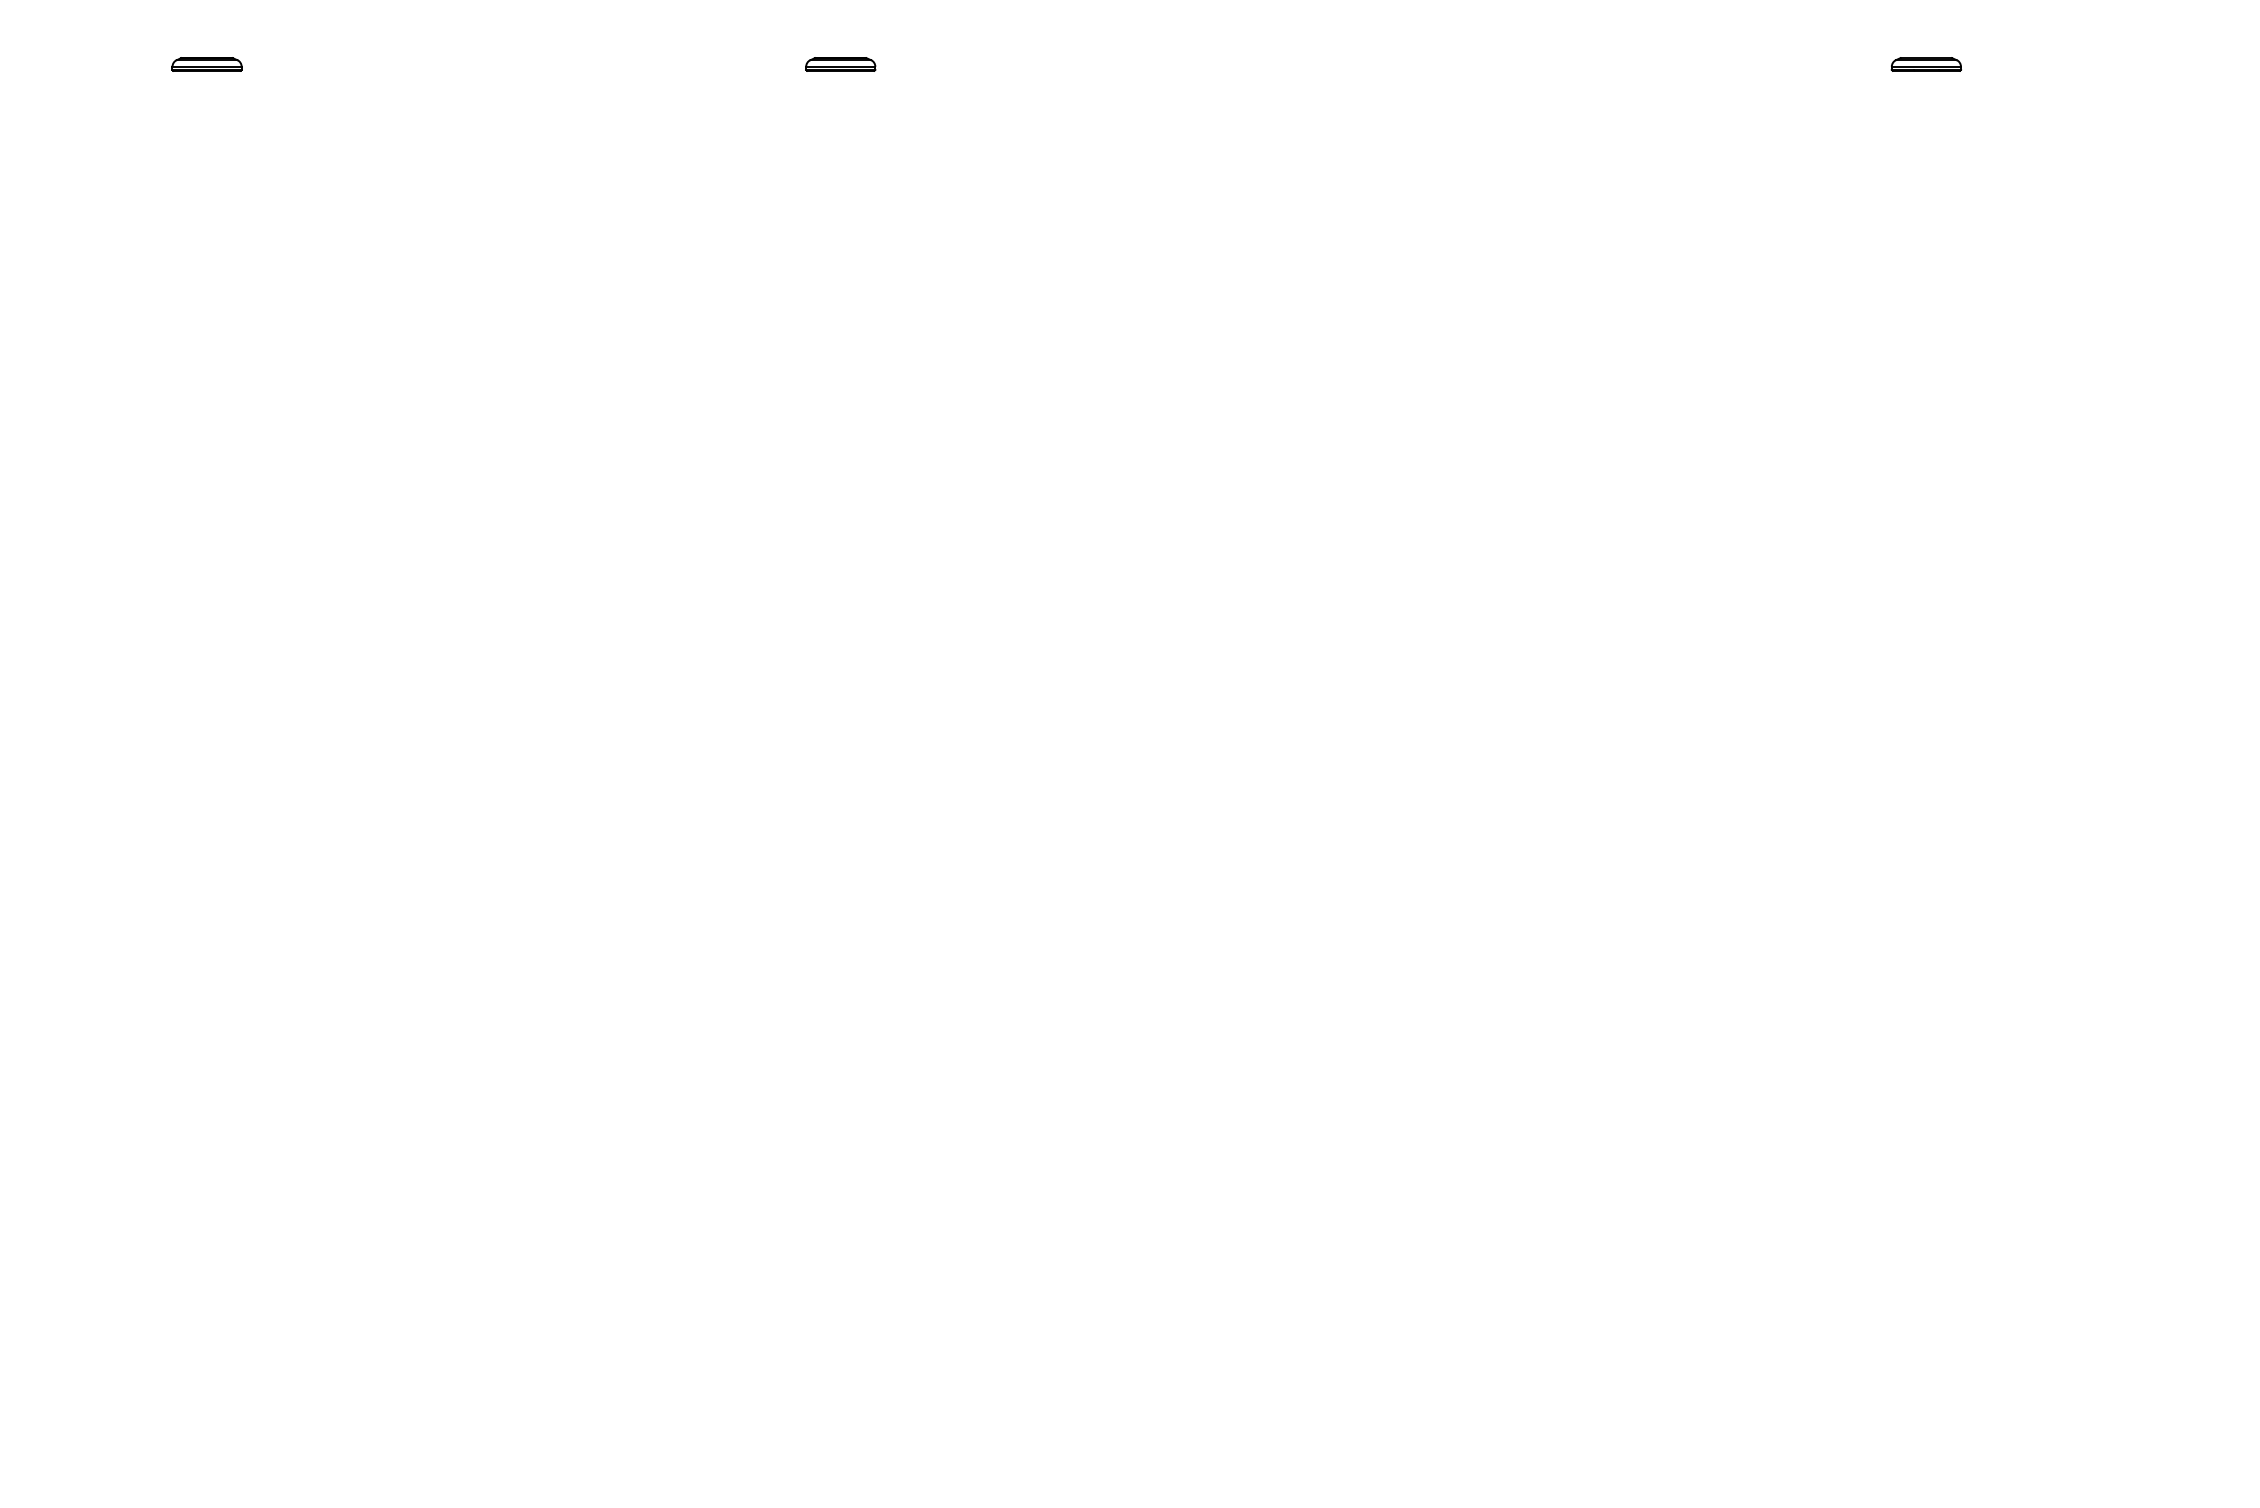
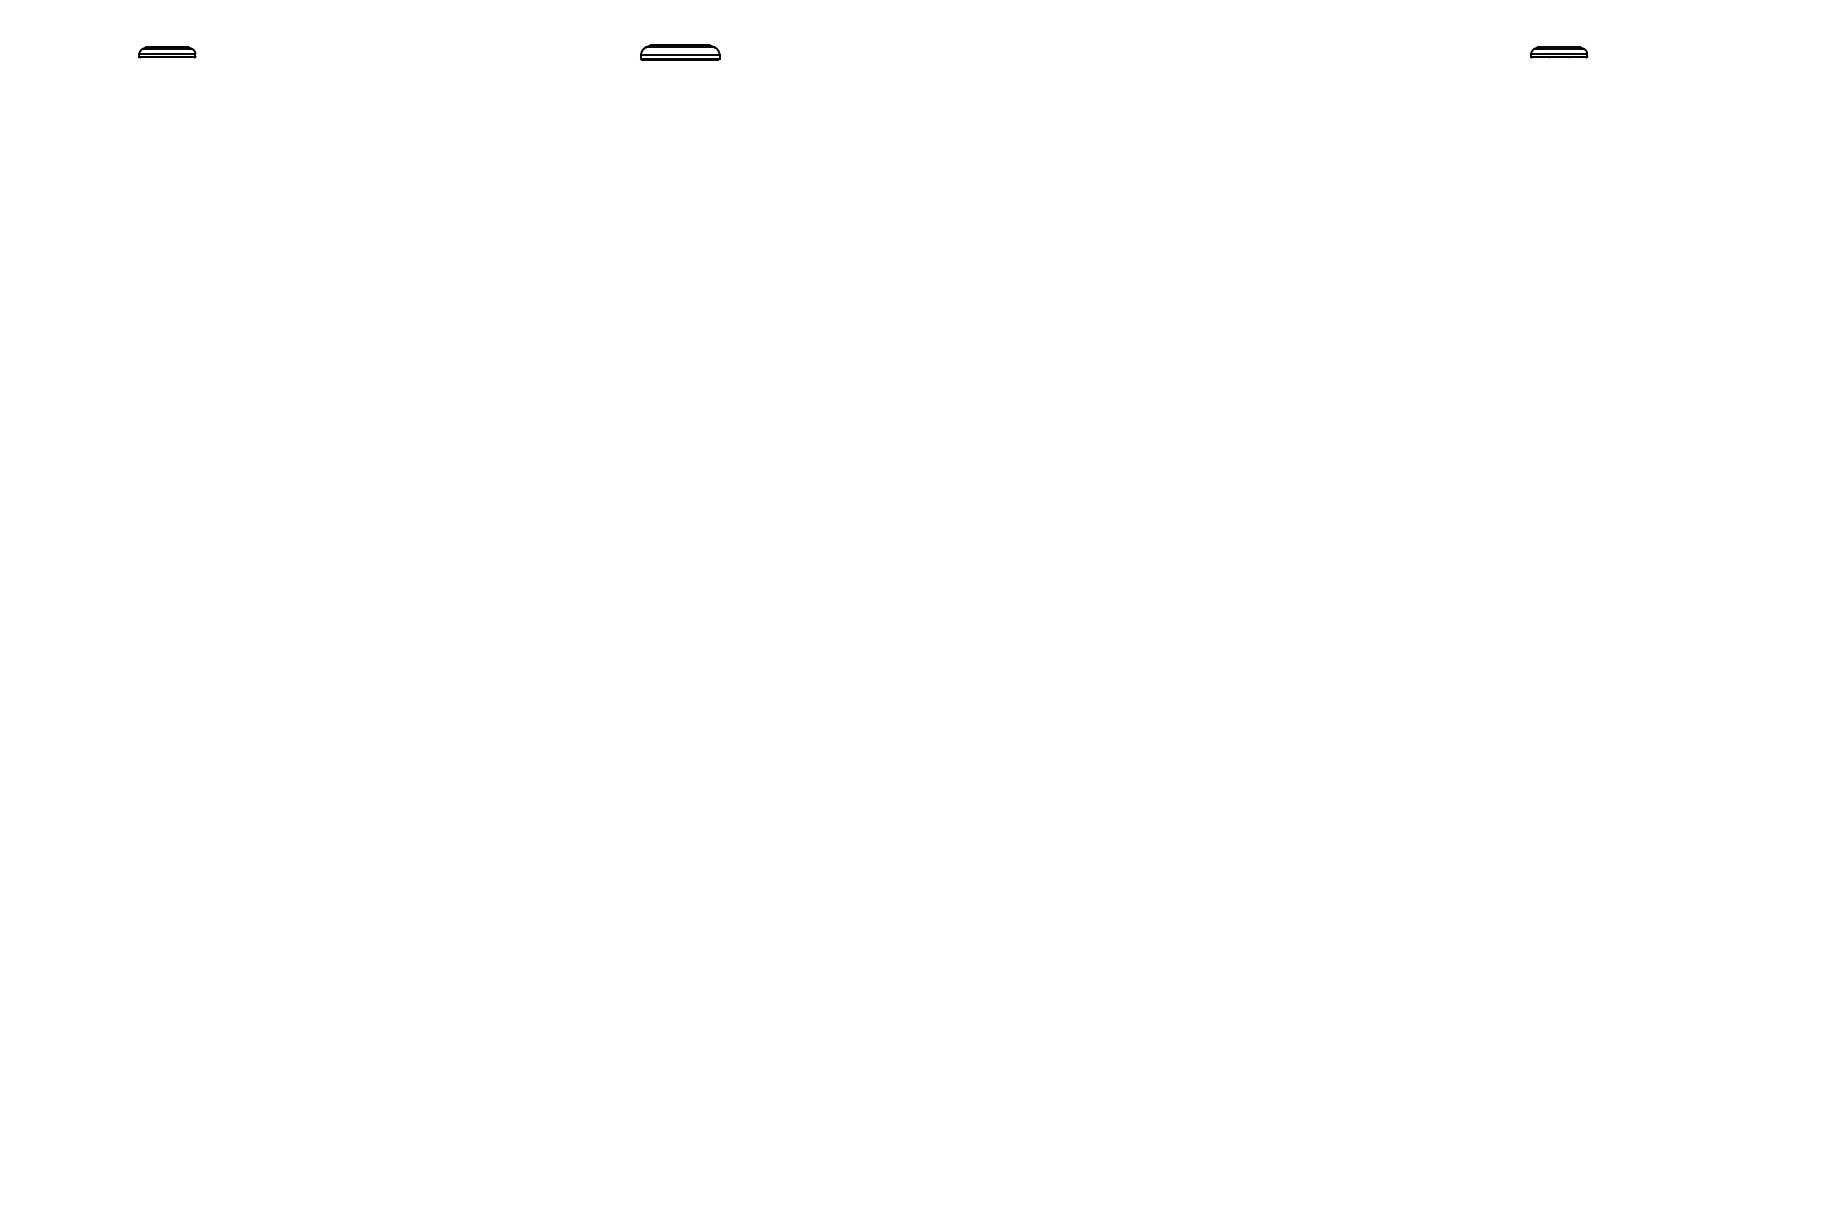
part: (840, 64) -> (680, 52), size x1.4

